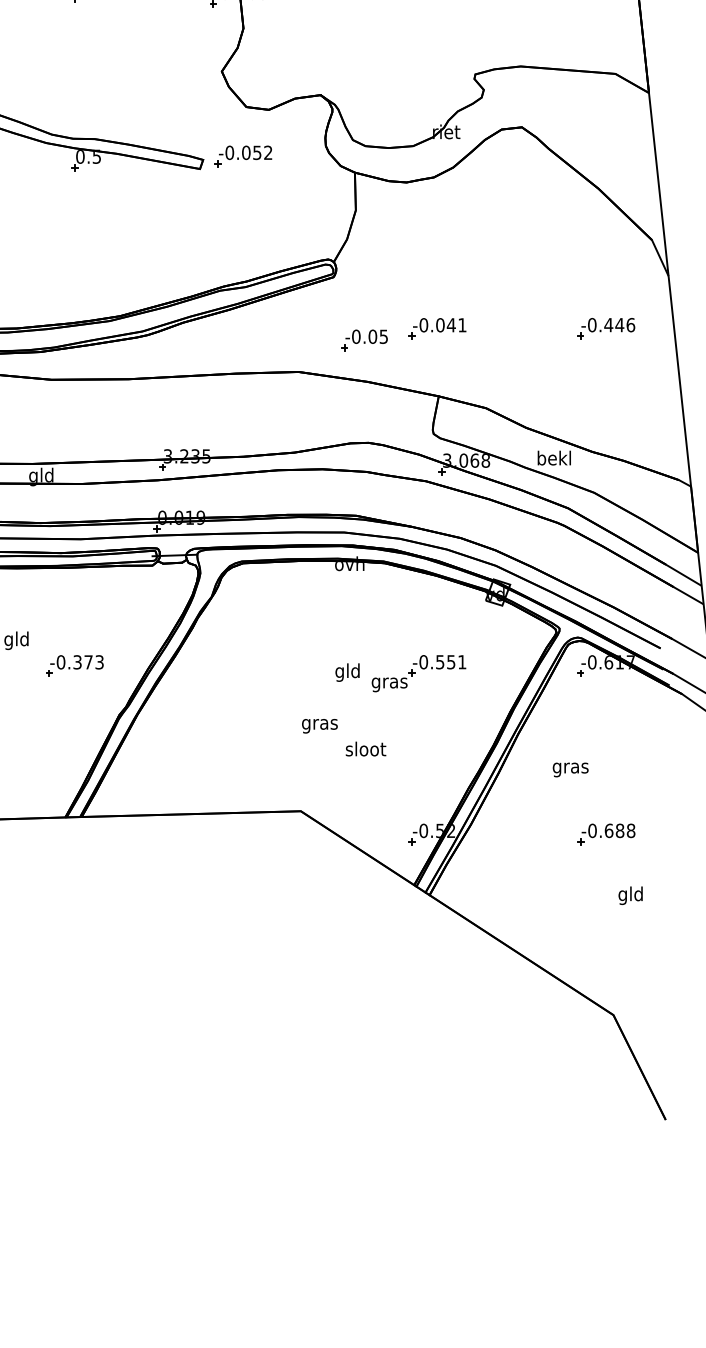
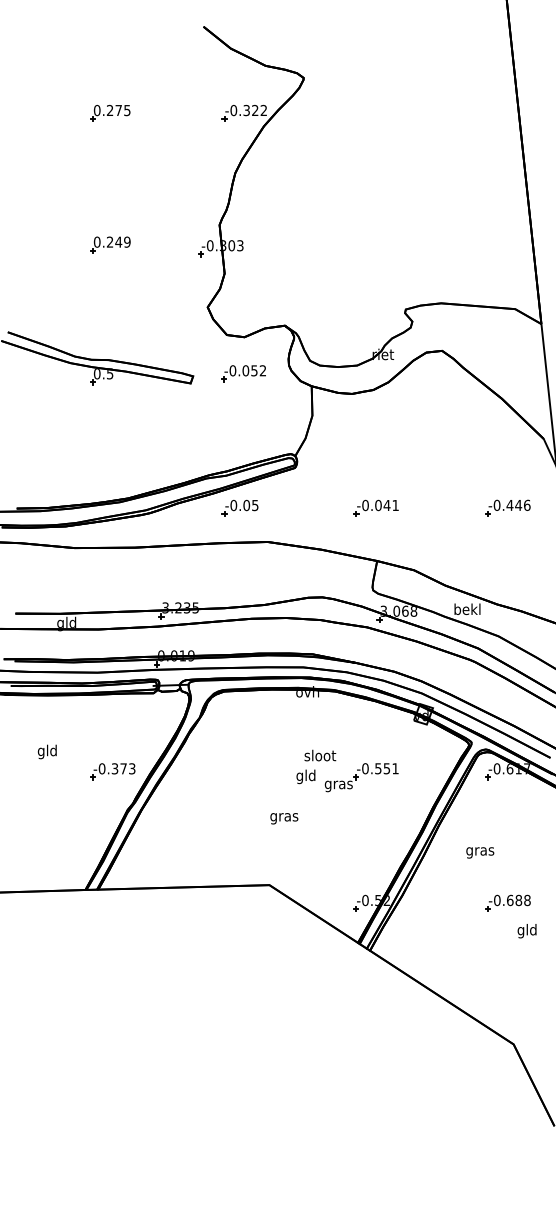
part: (243, 156) -> (243, 373), moved
part: (363, 339) -> (239, 507), moved
part: (74, 665) -> (112, 771), moved
text: (366, 748) -> (320, 755), moved
text: (629, 896) -> (526, 931), moved

